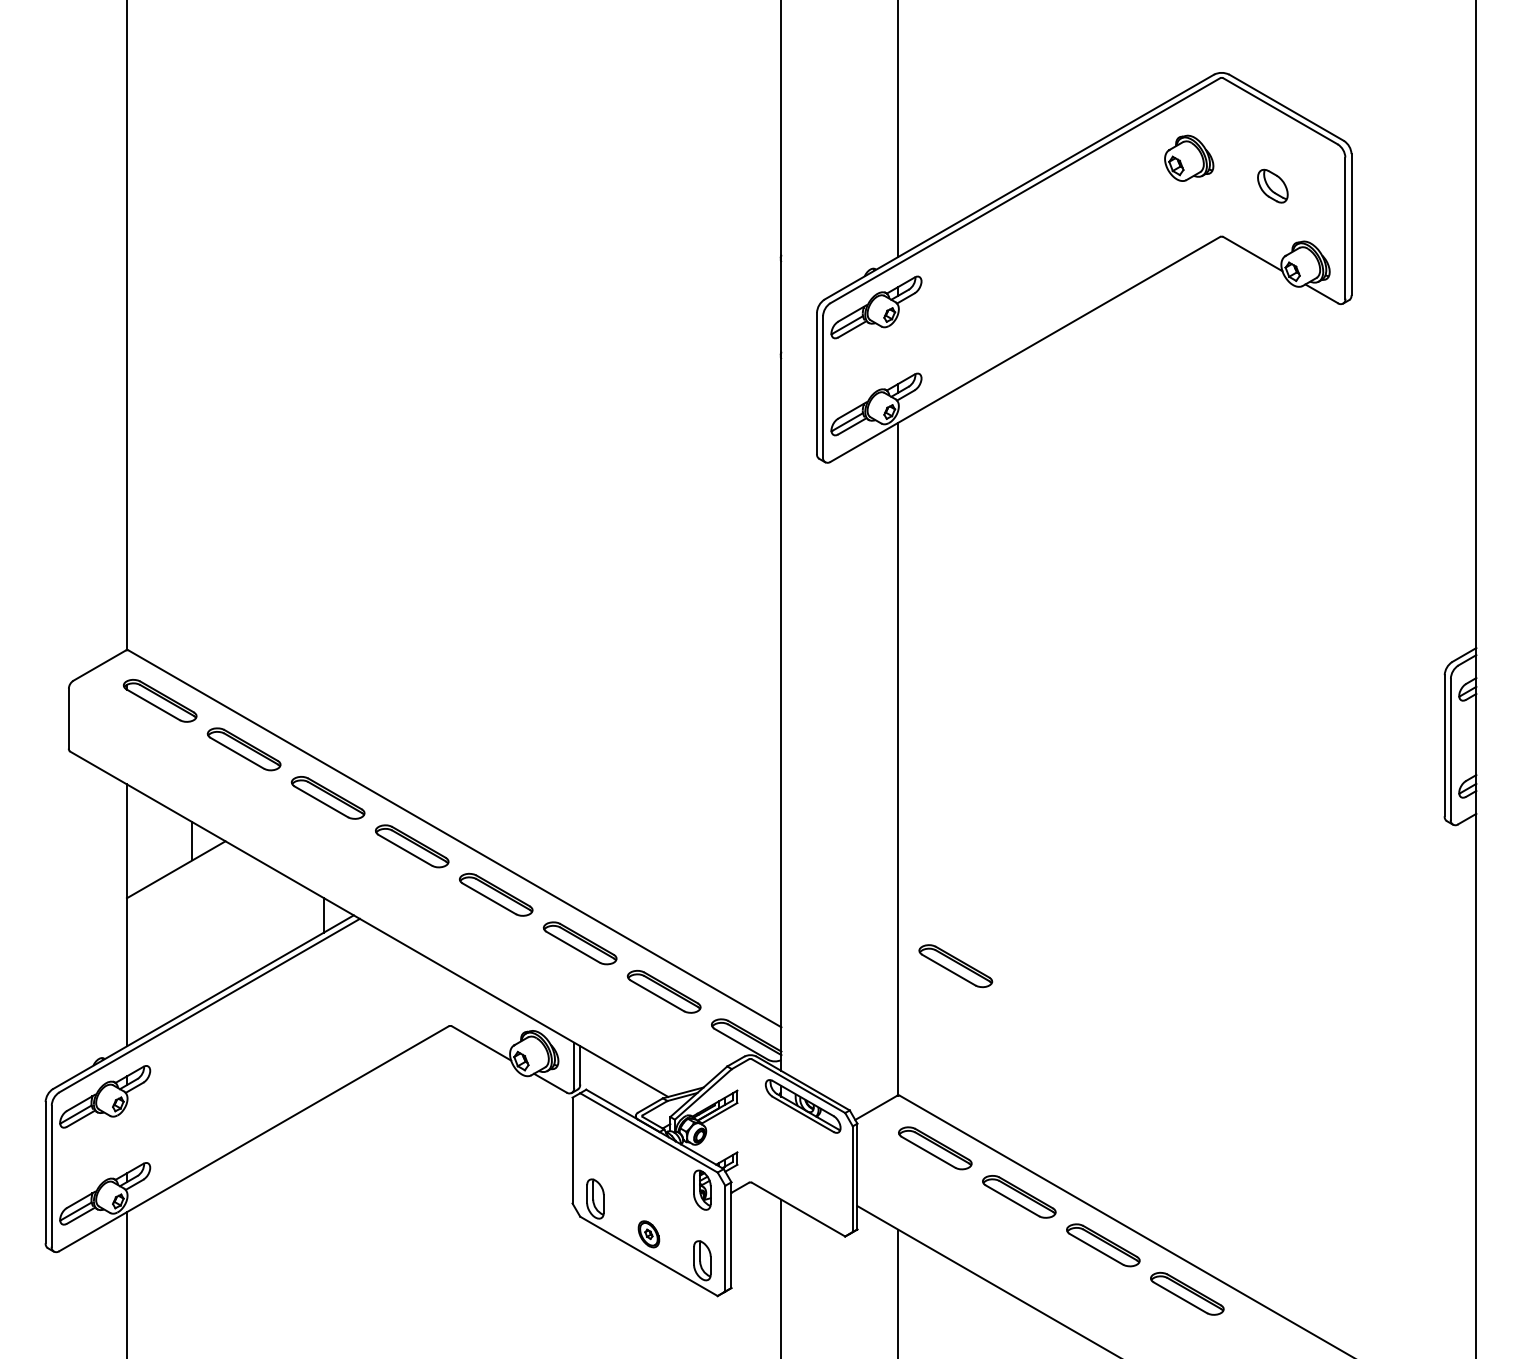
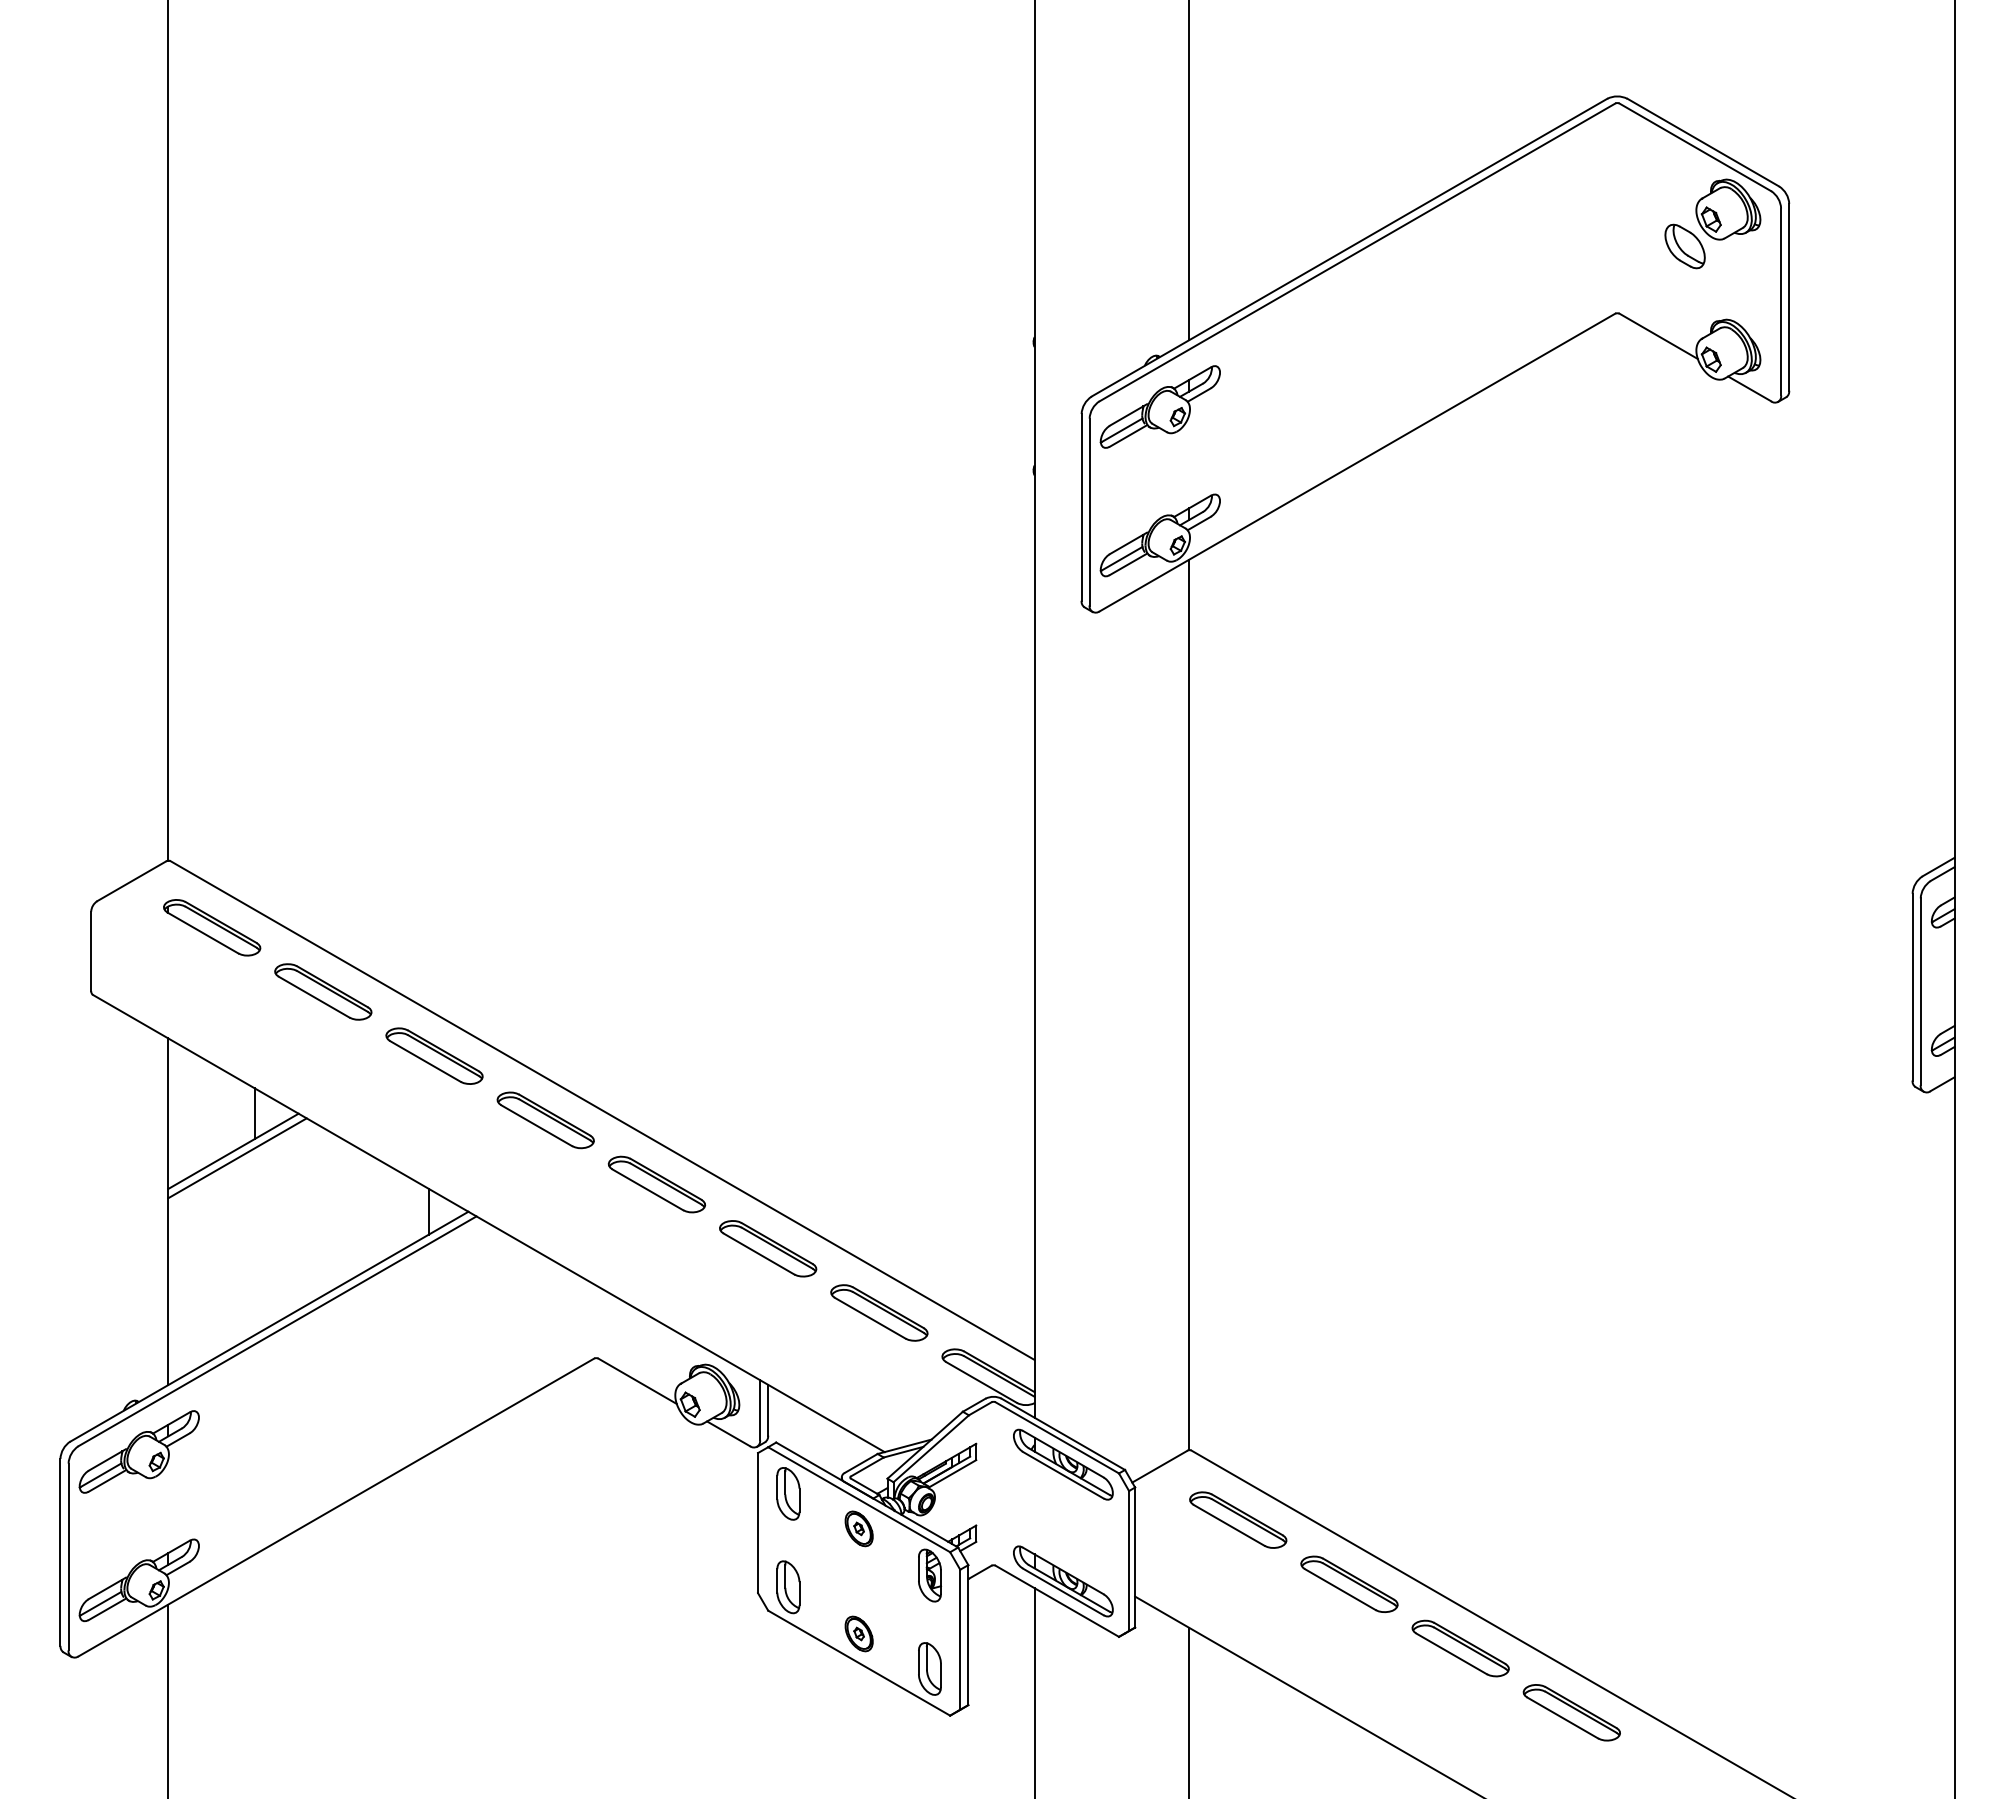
part: (1189, 158) -> (1728, 209), moved
line: (179, 875) -> (237, 1158), added
part: (955, 965) -> (1265, 1278), removed
part: (595, 1128) -> (788, 1493), added
part: (648, 1154) -> (858, 1528), added
part: (803, 1194) -> (1063, 1581), added

